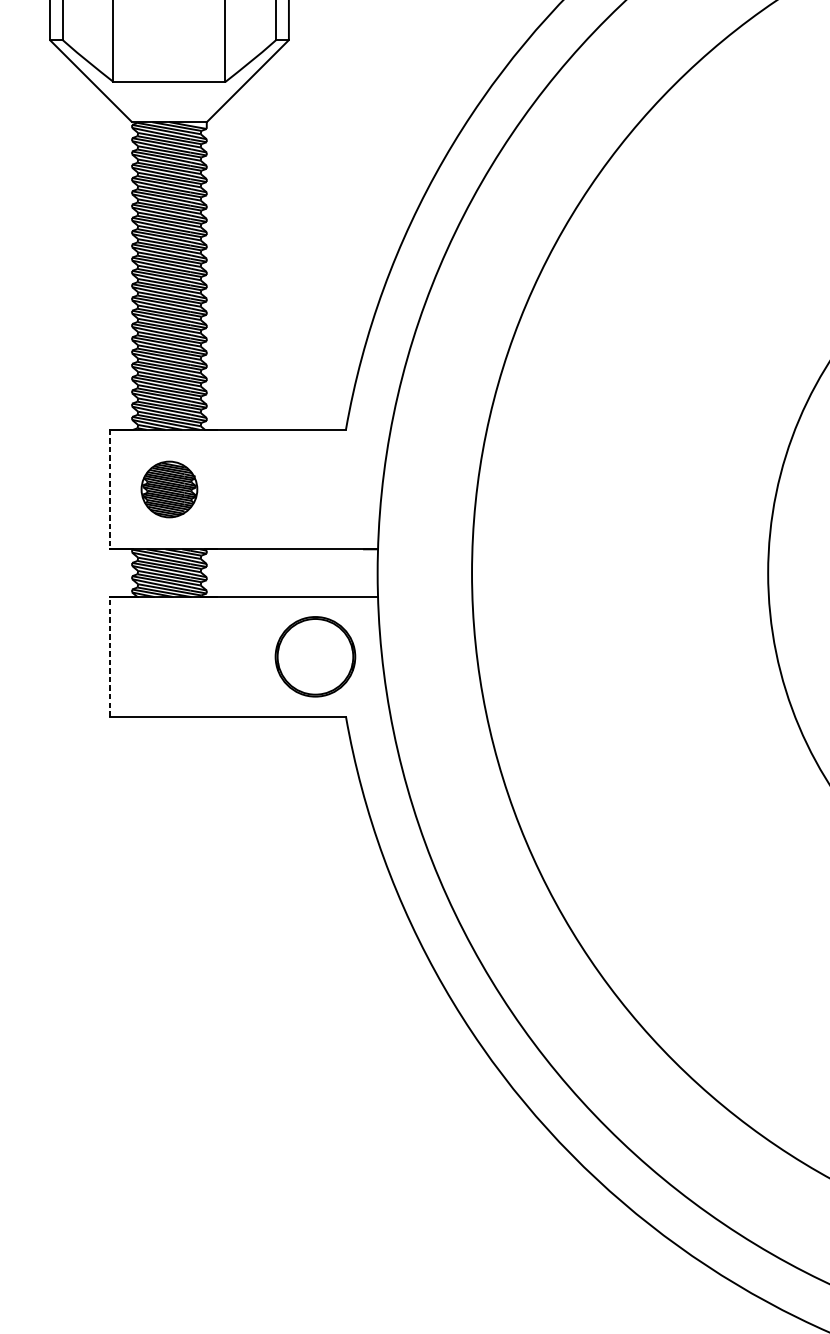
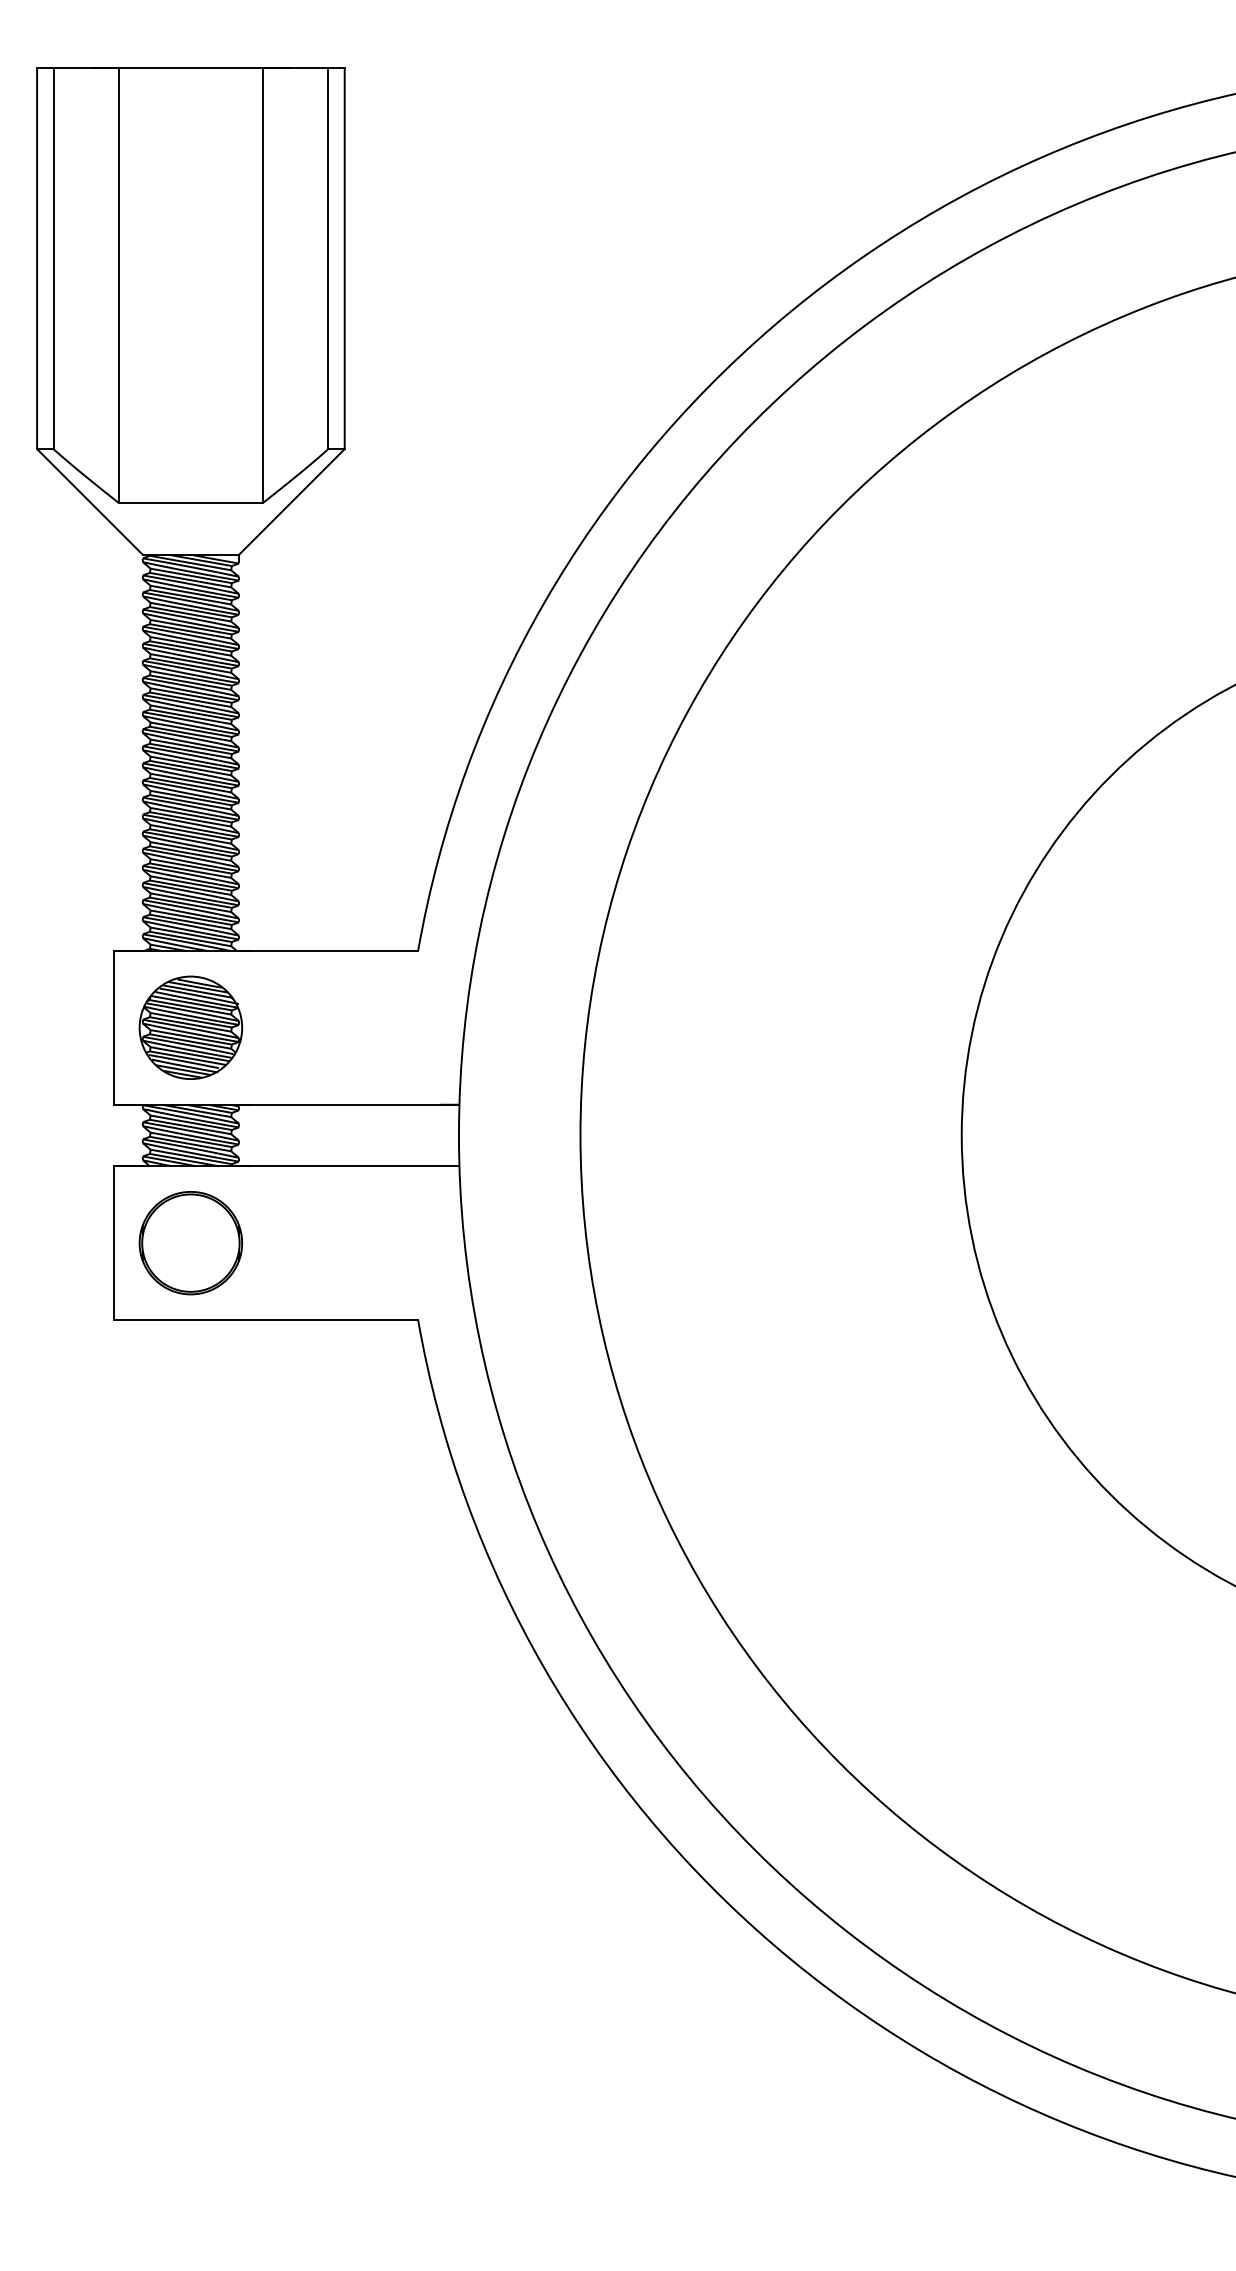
line: (110, 489) -> (114, 1027), dashed -> solid
part: (169, 489) -> (190, 1027), size x1.43
line: (110, 657) -> (114, 1243), dashed -> solid
part: (315, 657) -> (190, 1243), moved

